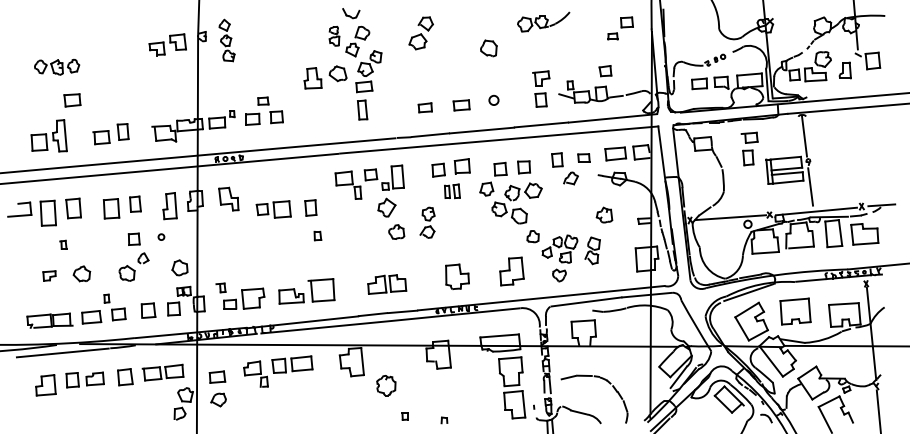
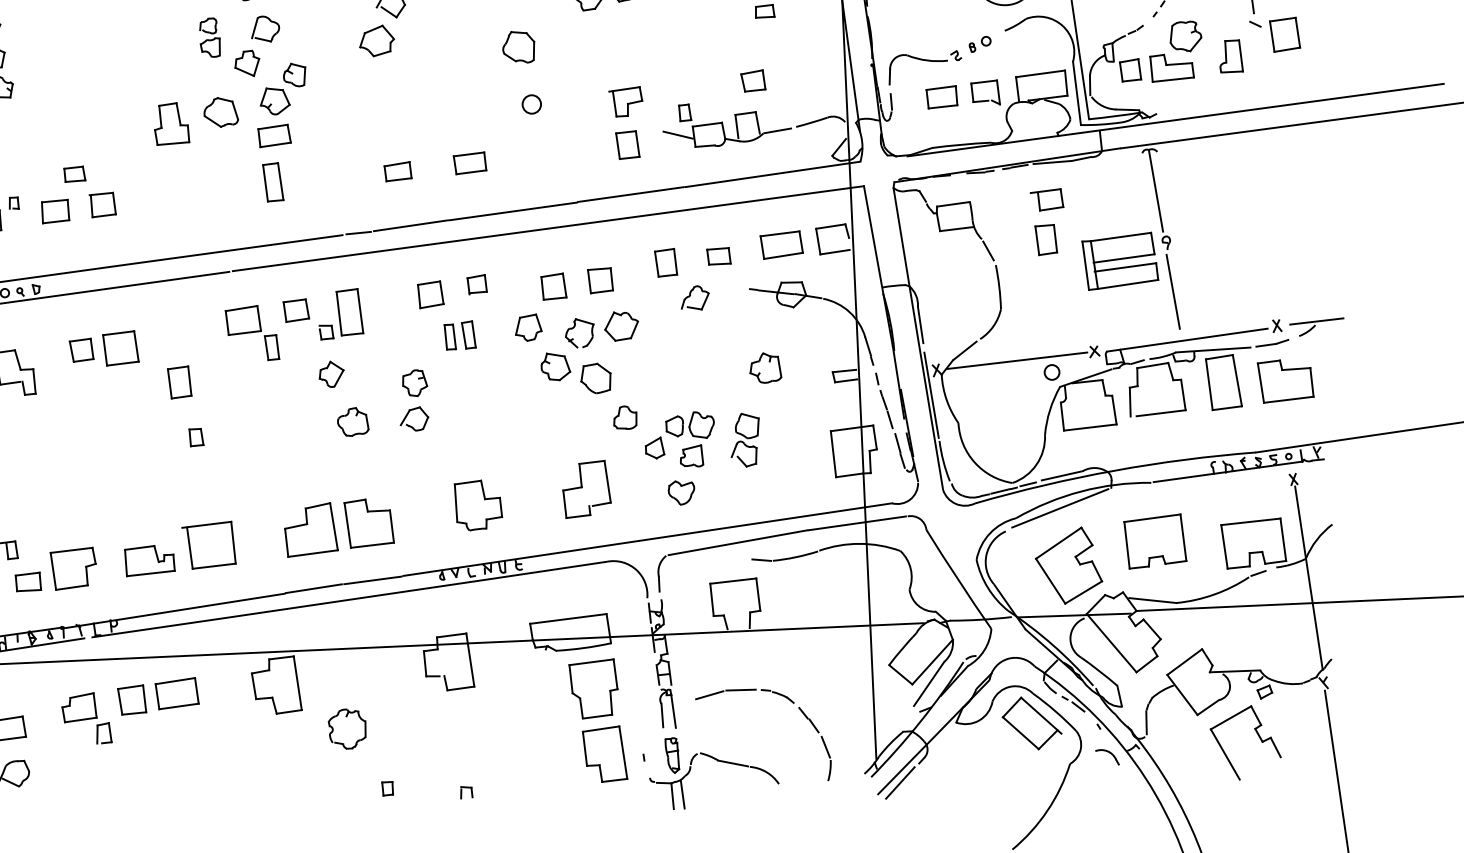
circle: (493, 99) -> (530, 102), moved
part: (461, 165) -> (475, 283), size x0.62
part: (387, 207) -> (332, 373), size x0.71
part: (273, 209) -> (103, 349), moved
part: (387, 284) -> (339, 527), size x1.43

